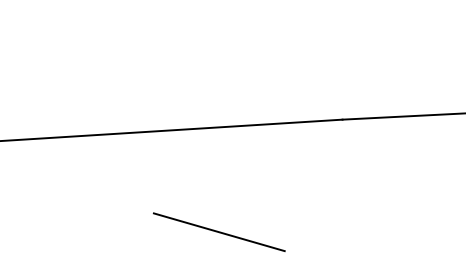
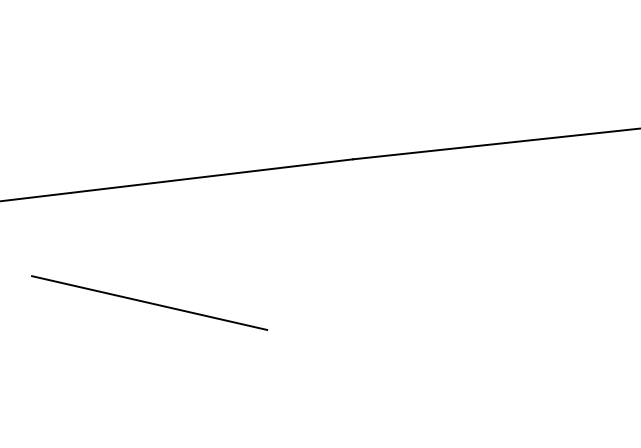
line: (219, 231) -> (149, 301), moved

